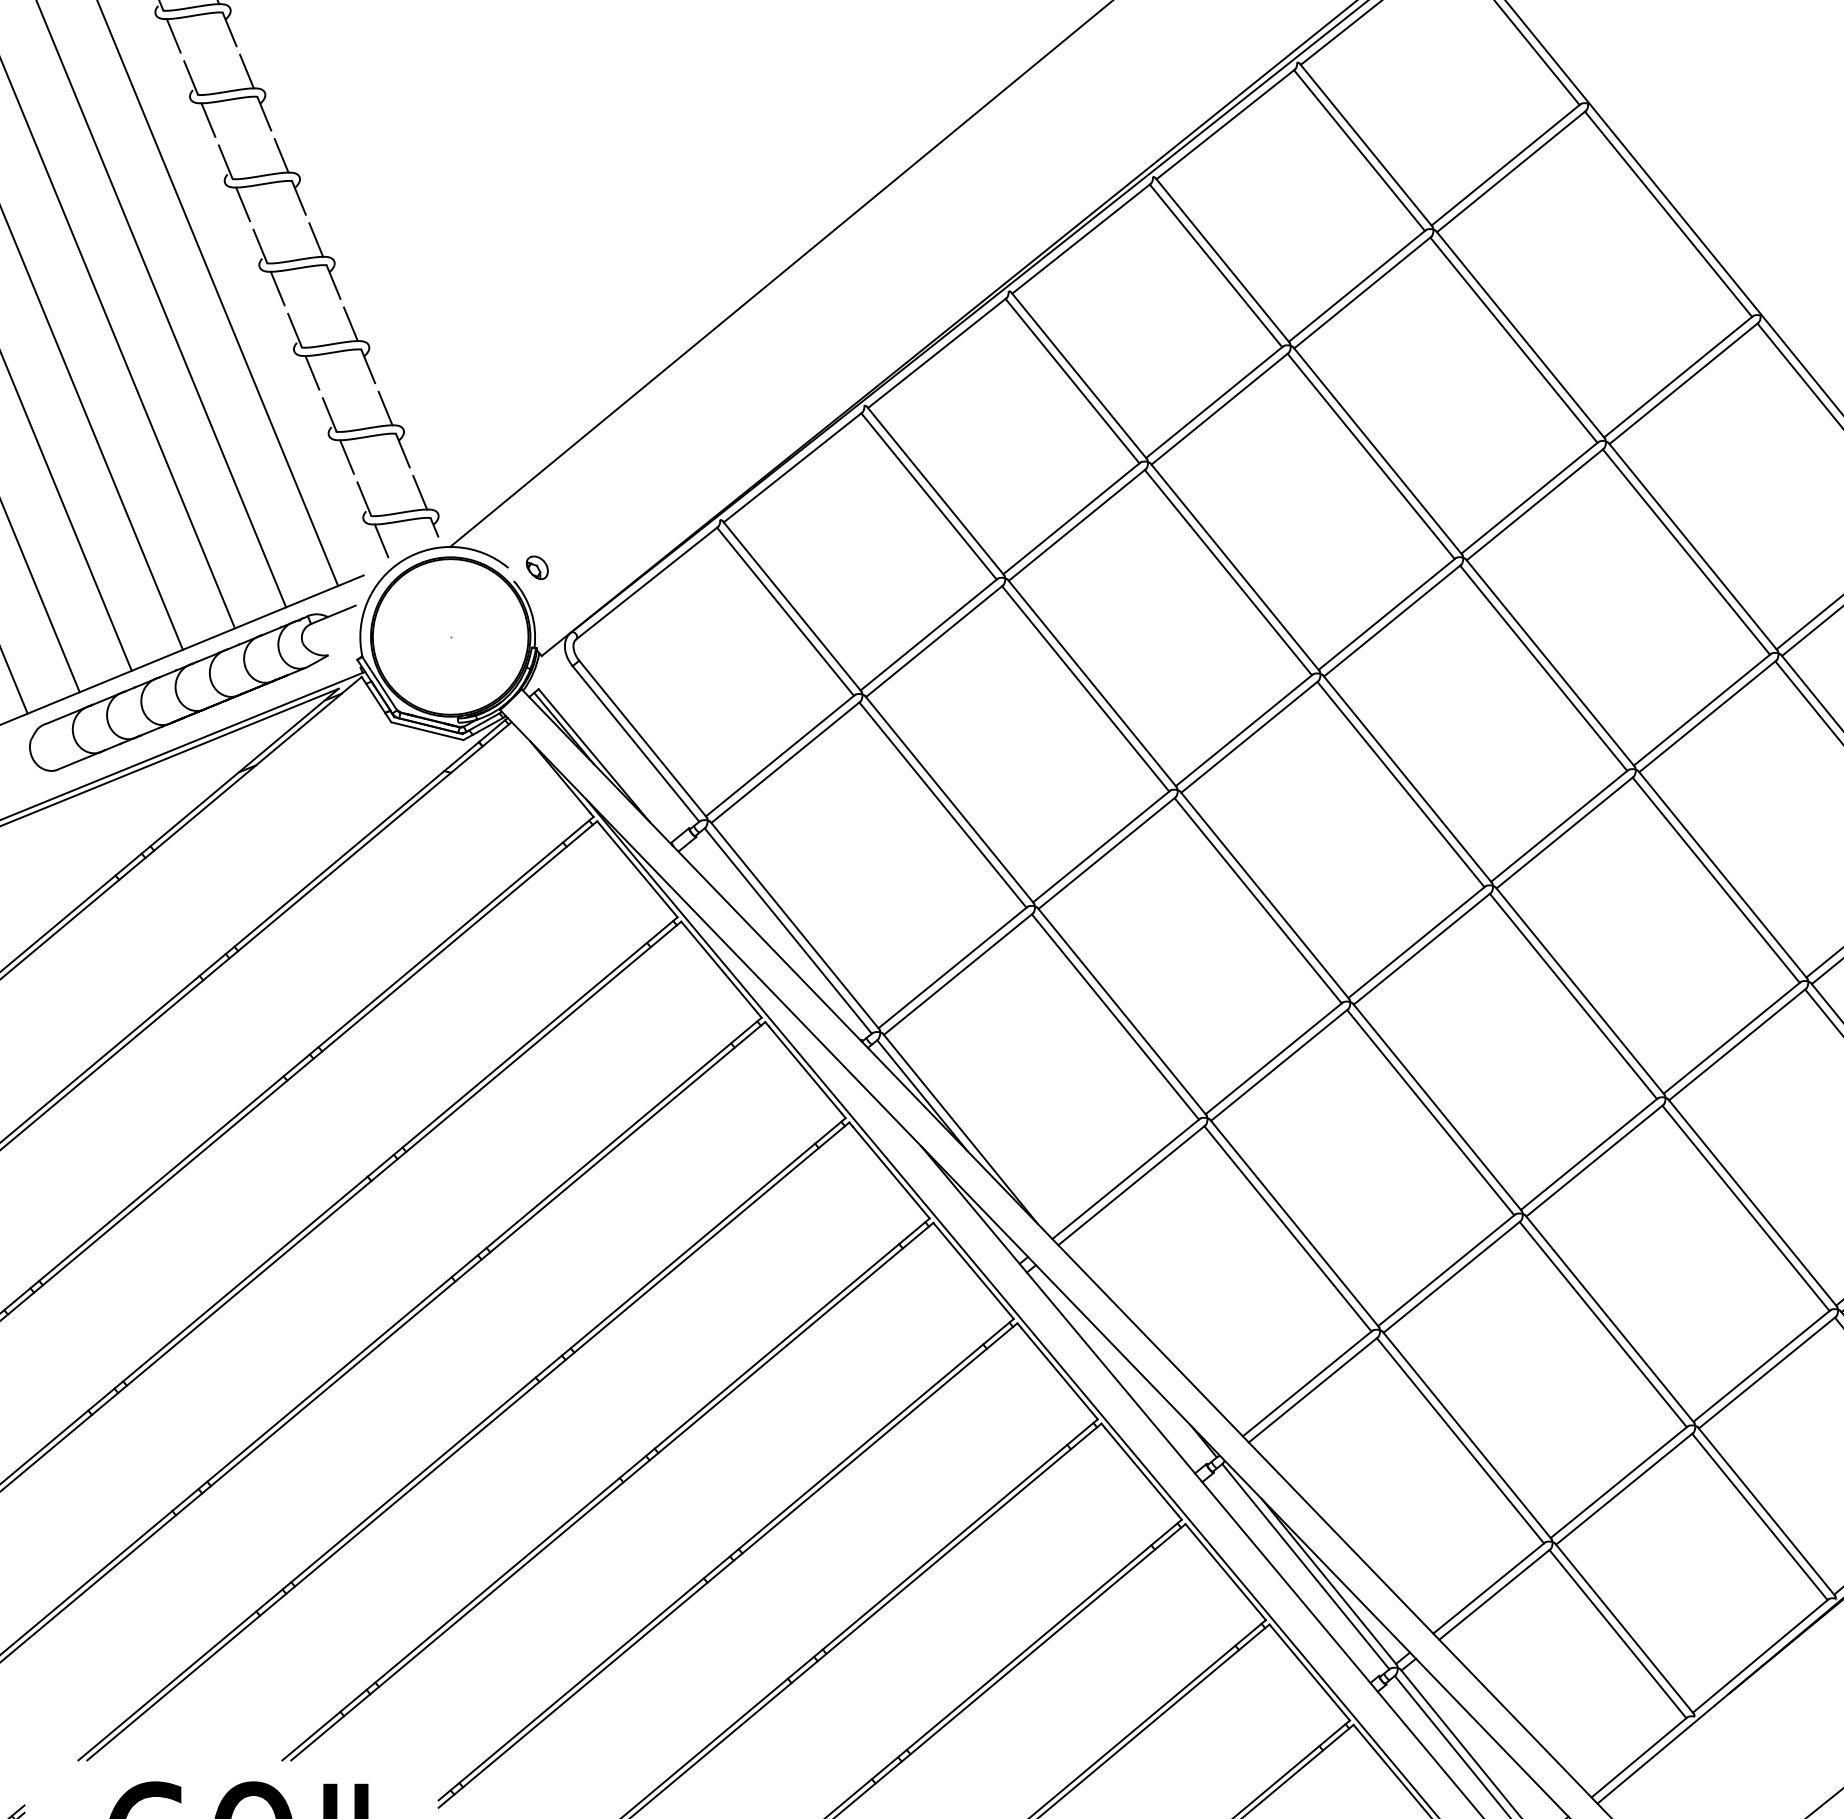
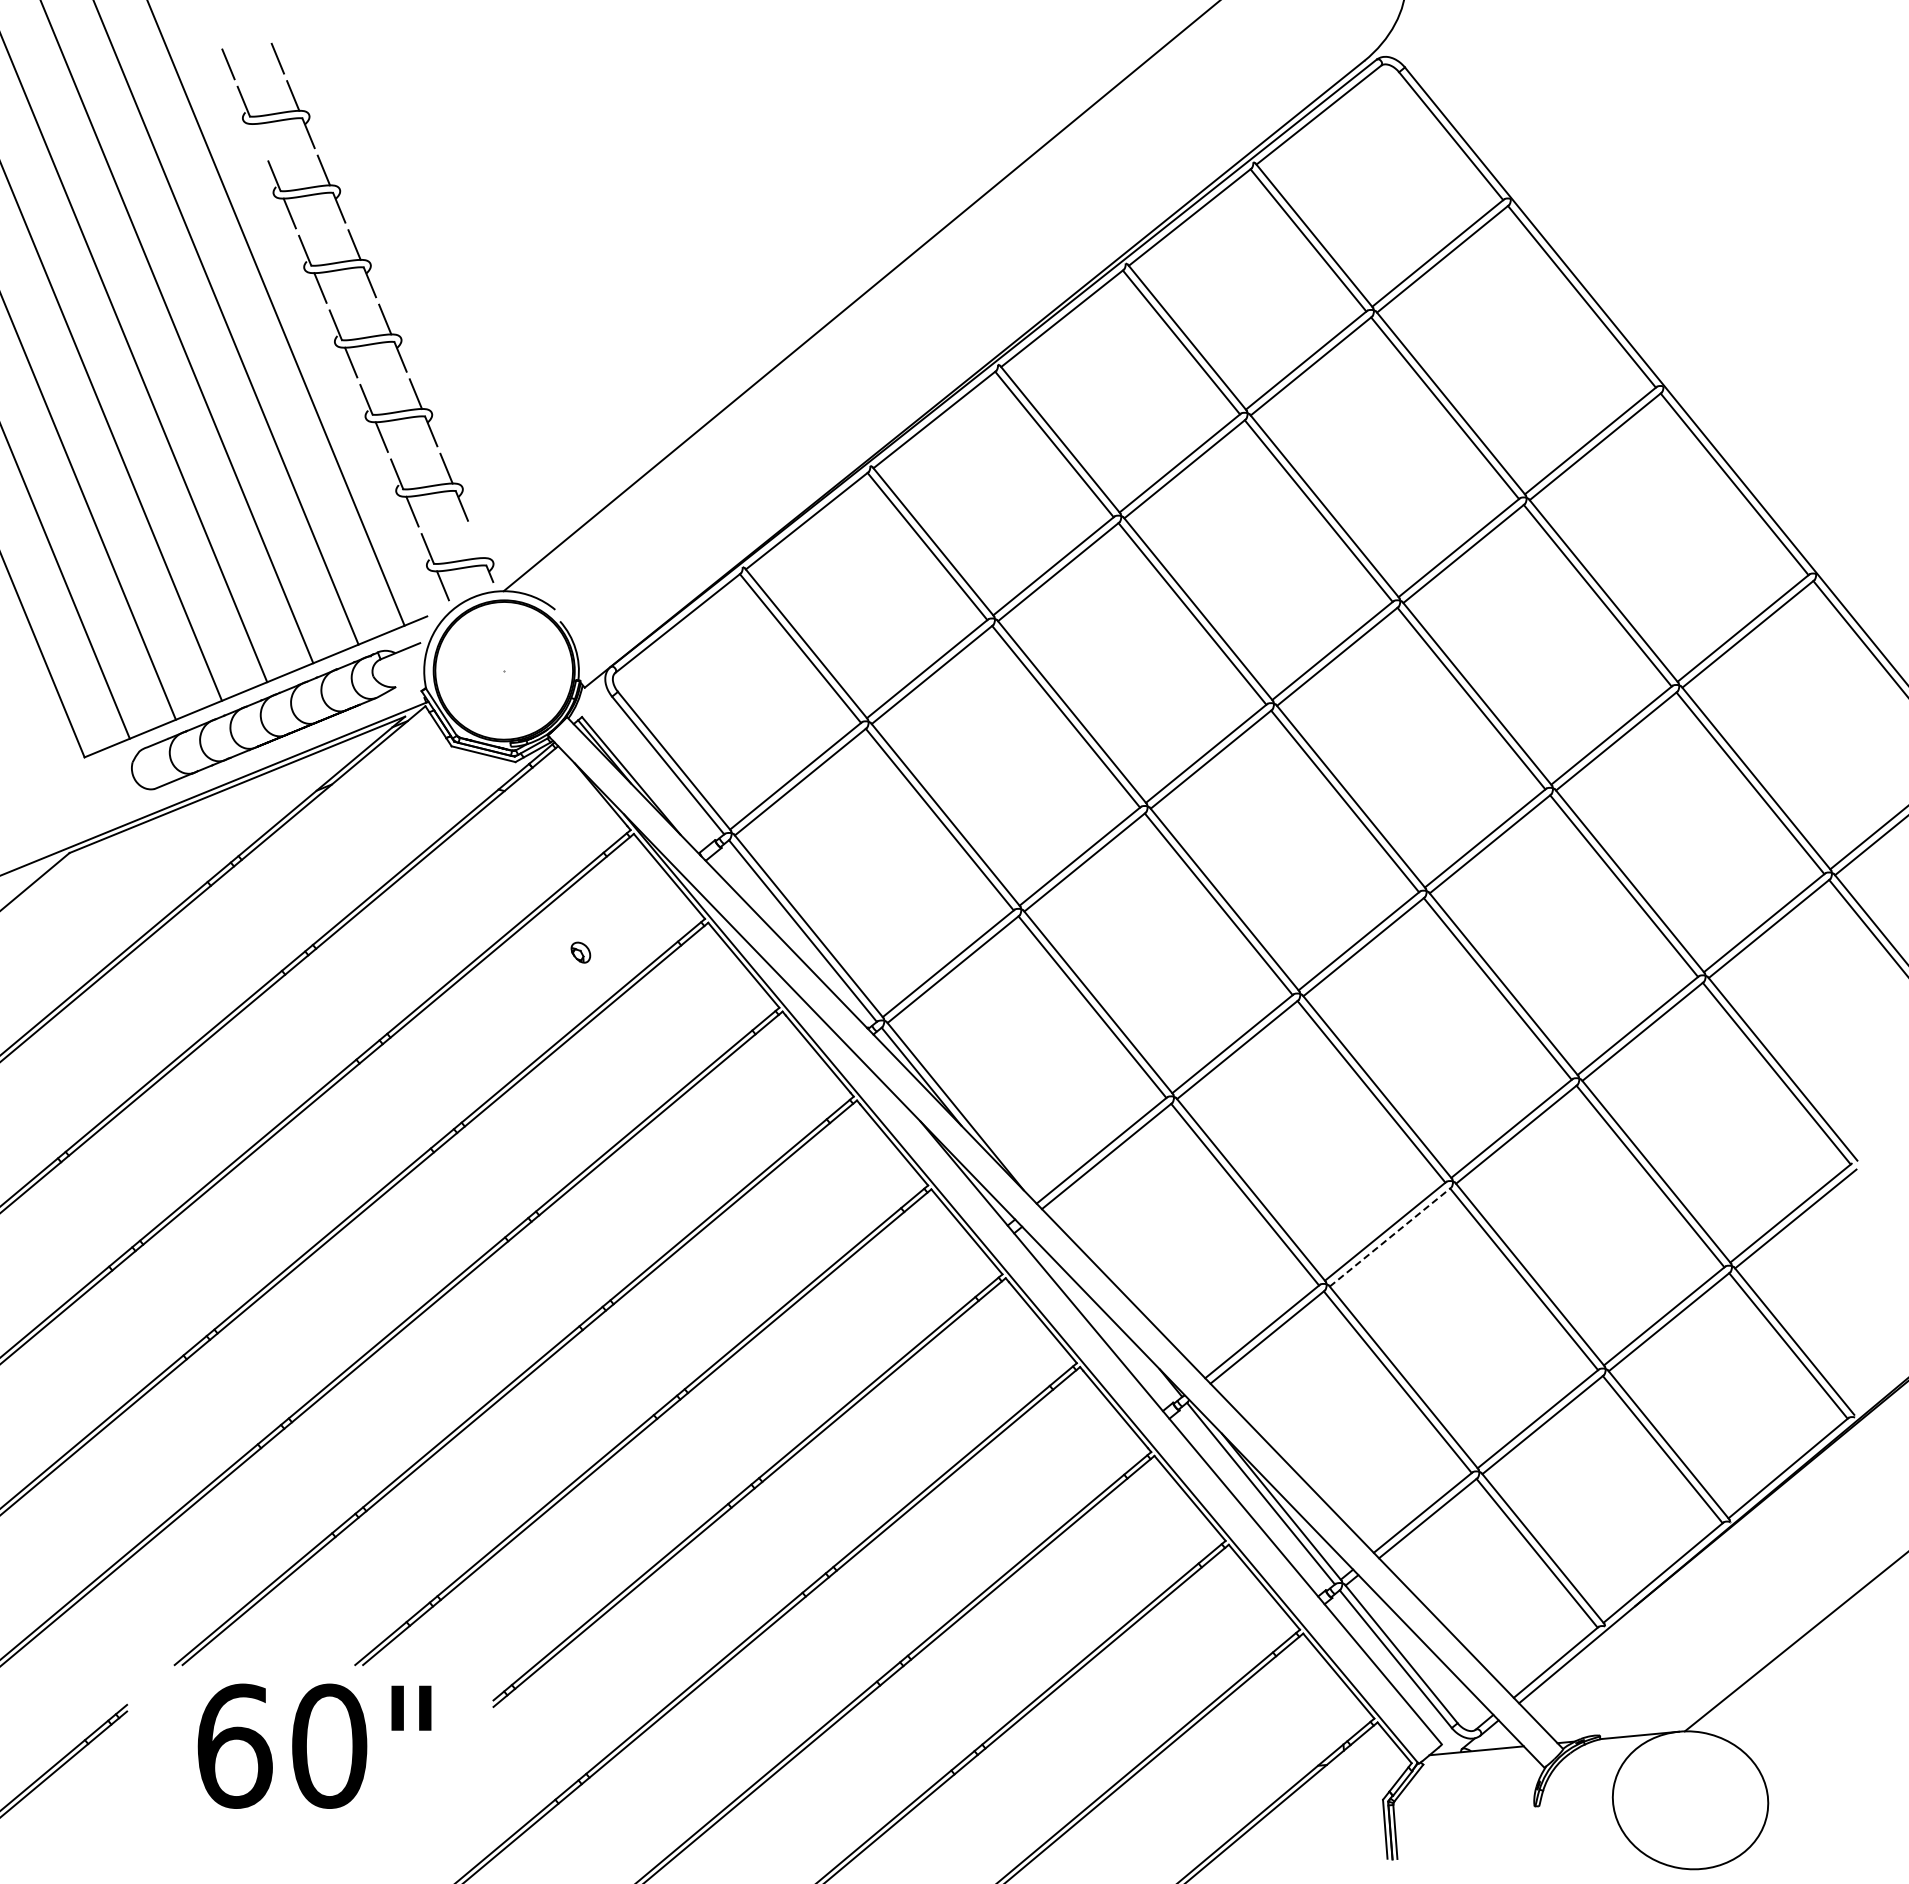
line: (174, 35) -> (259, 138), removed
line: (420, 493) -> (477, 543), removed
part: (536, 567) -> (580, 952), moved
line: (1452, 1276) -> (1390, 1236), solid -> dashed

